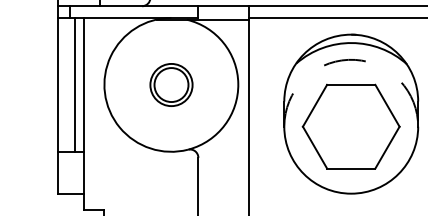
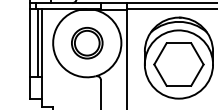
arc: (348, 59) -> (177, 30), dashed -> solid
part: (171, 85) -> (87, 43), size x1.43

